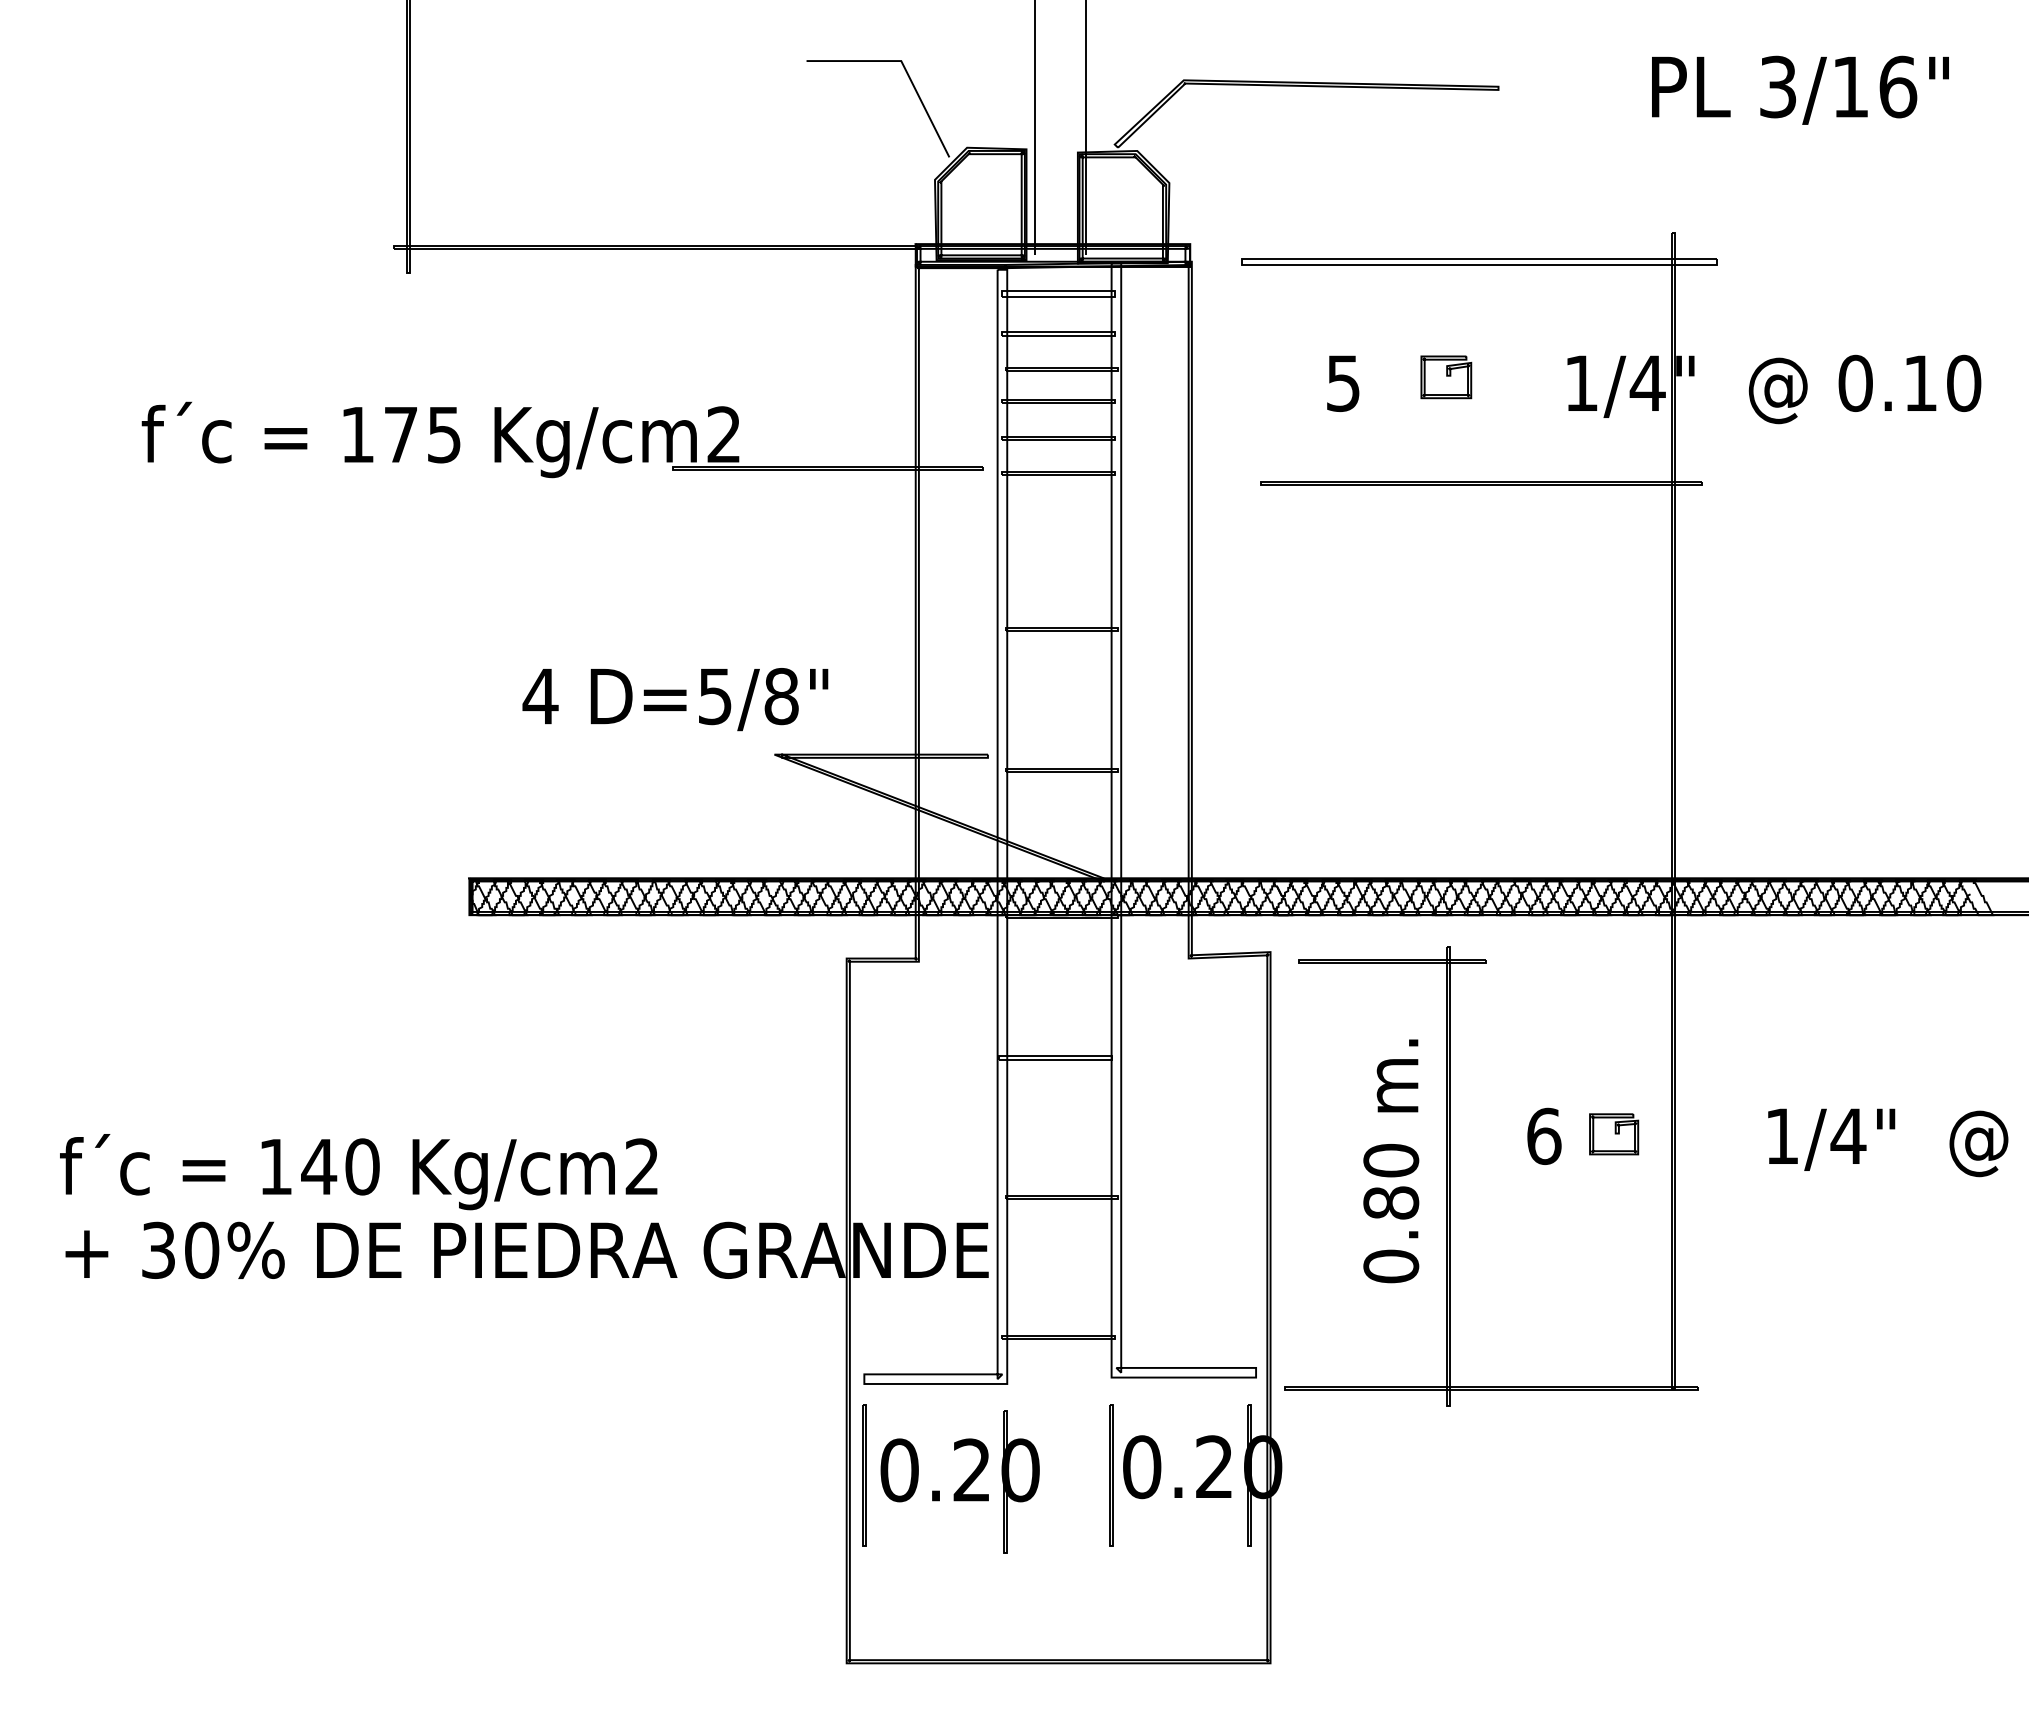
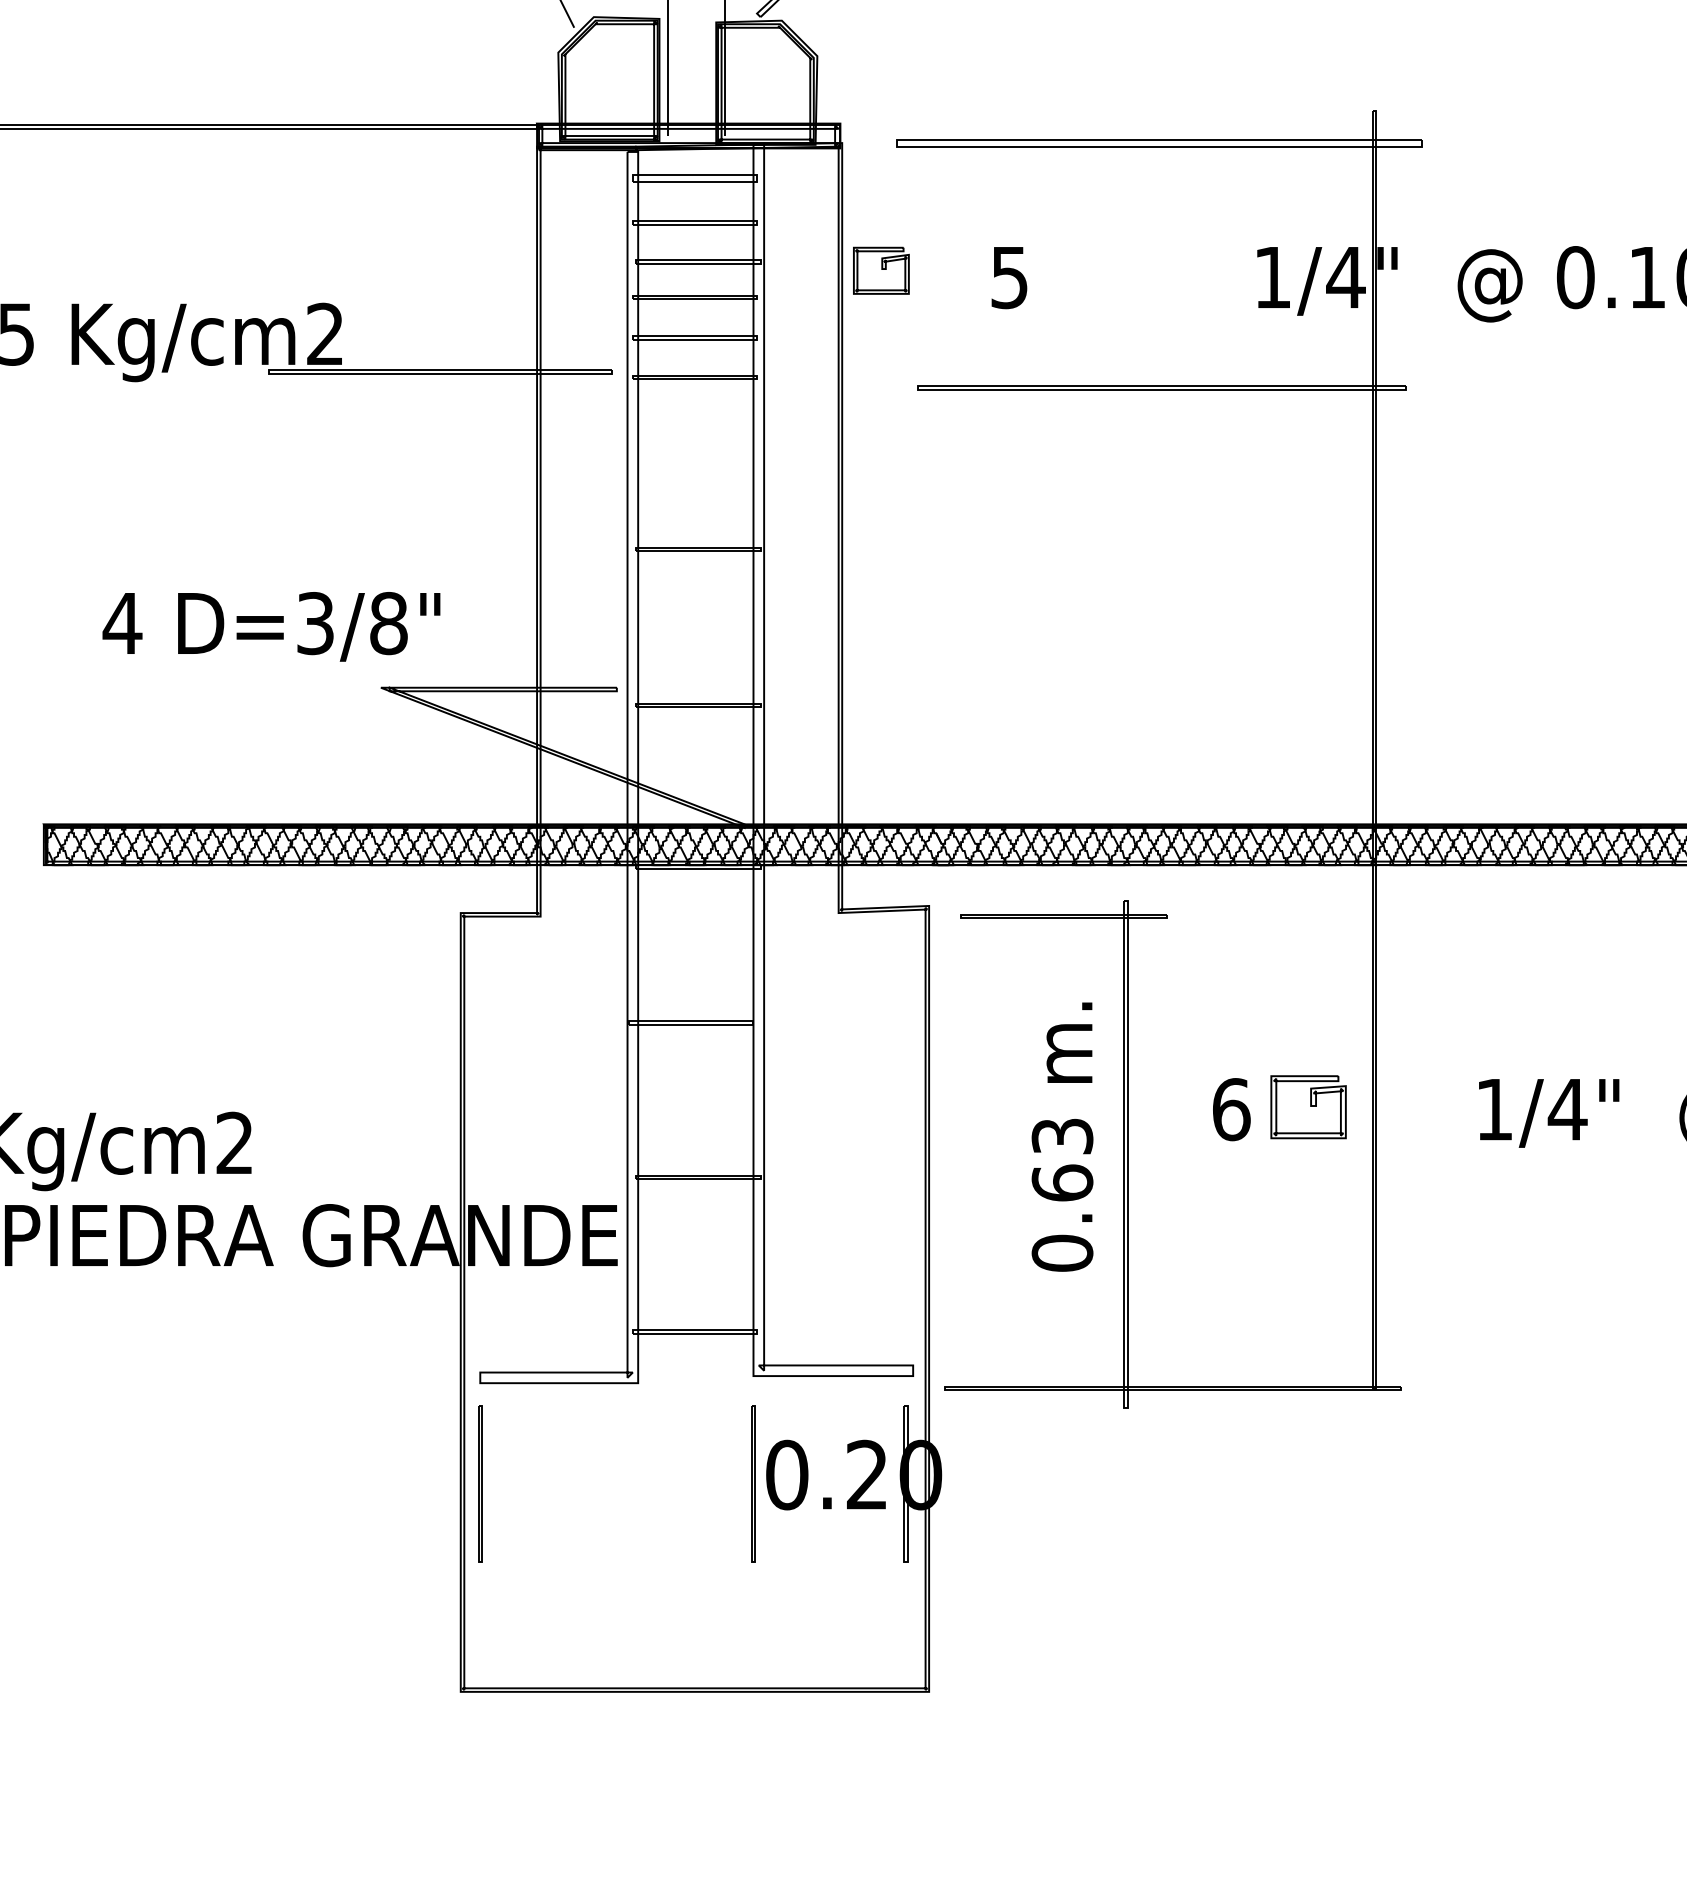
part: (1446, 377) -> (881, 271), moved
text: (715, 696) -> (315, 623), D=5/8" -> D=3/8"
part: (1614, 1134) -> (1309, 1107), size x1.4
text: (1391, 1181) -> (1062, 1159), 0.80 -> 0.63
part: (959, 1481) -> (585, 1490), removed

